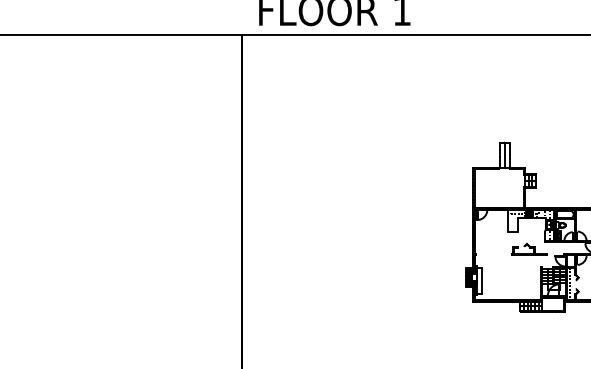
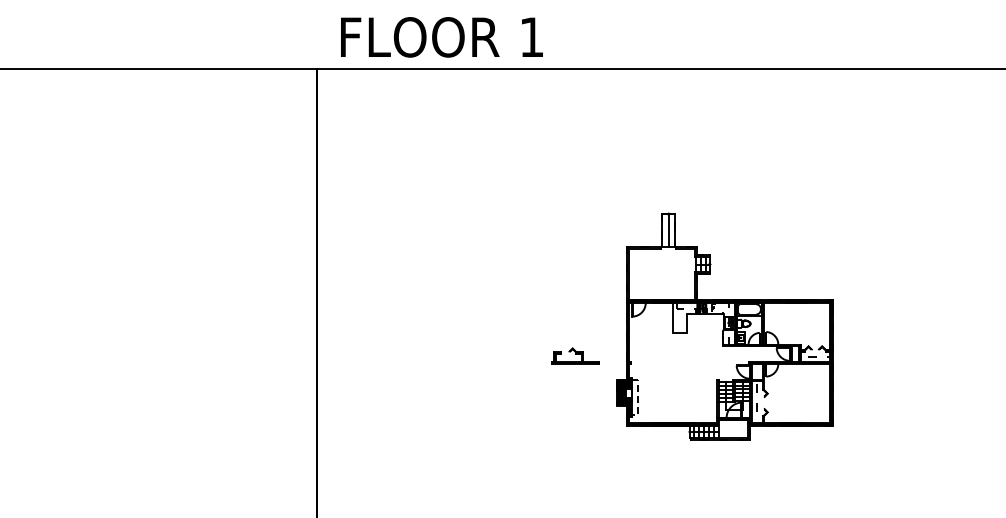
part: (529, 249) -> (575, 355), moved
line: (481, 281) -> (638, 398), solid -> dashed

